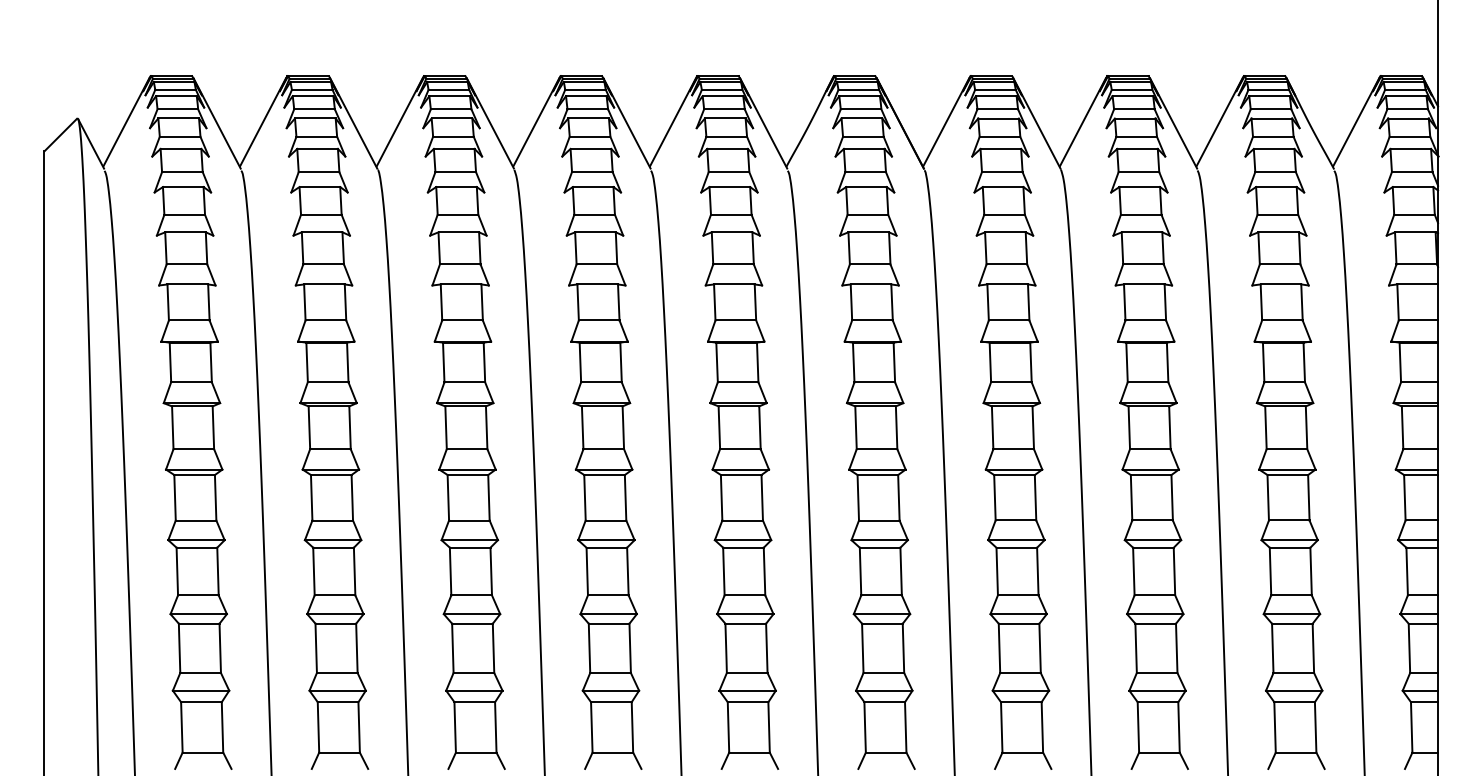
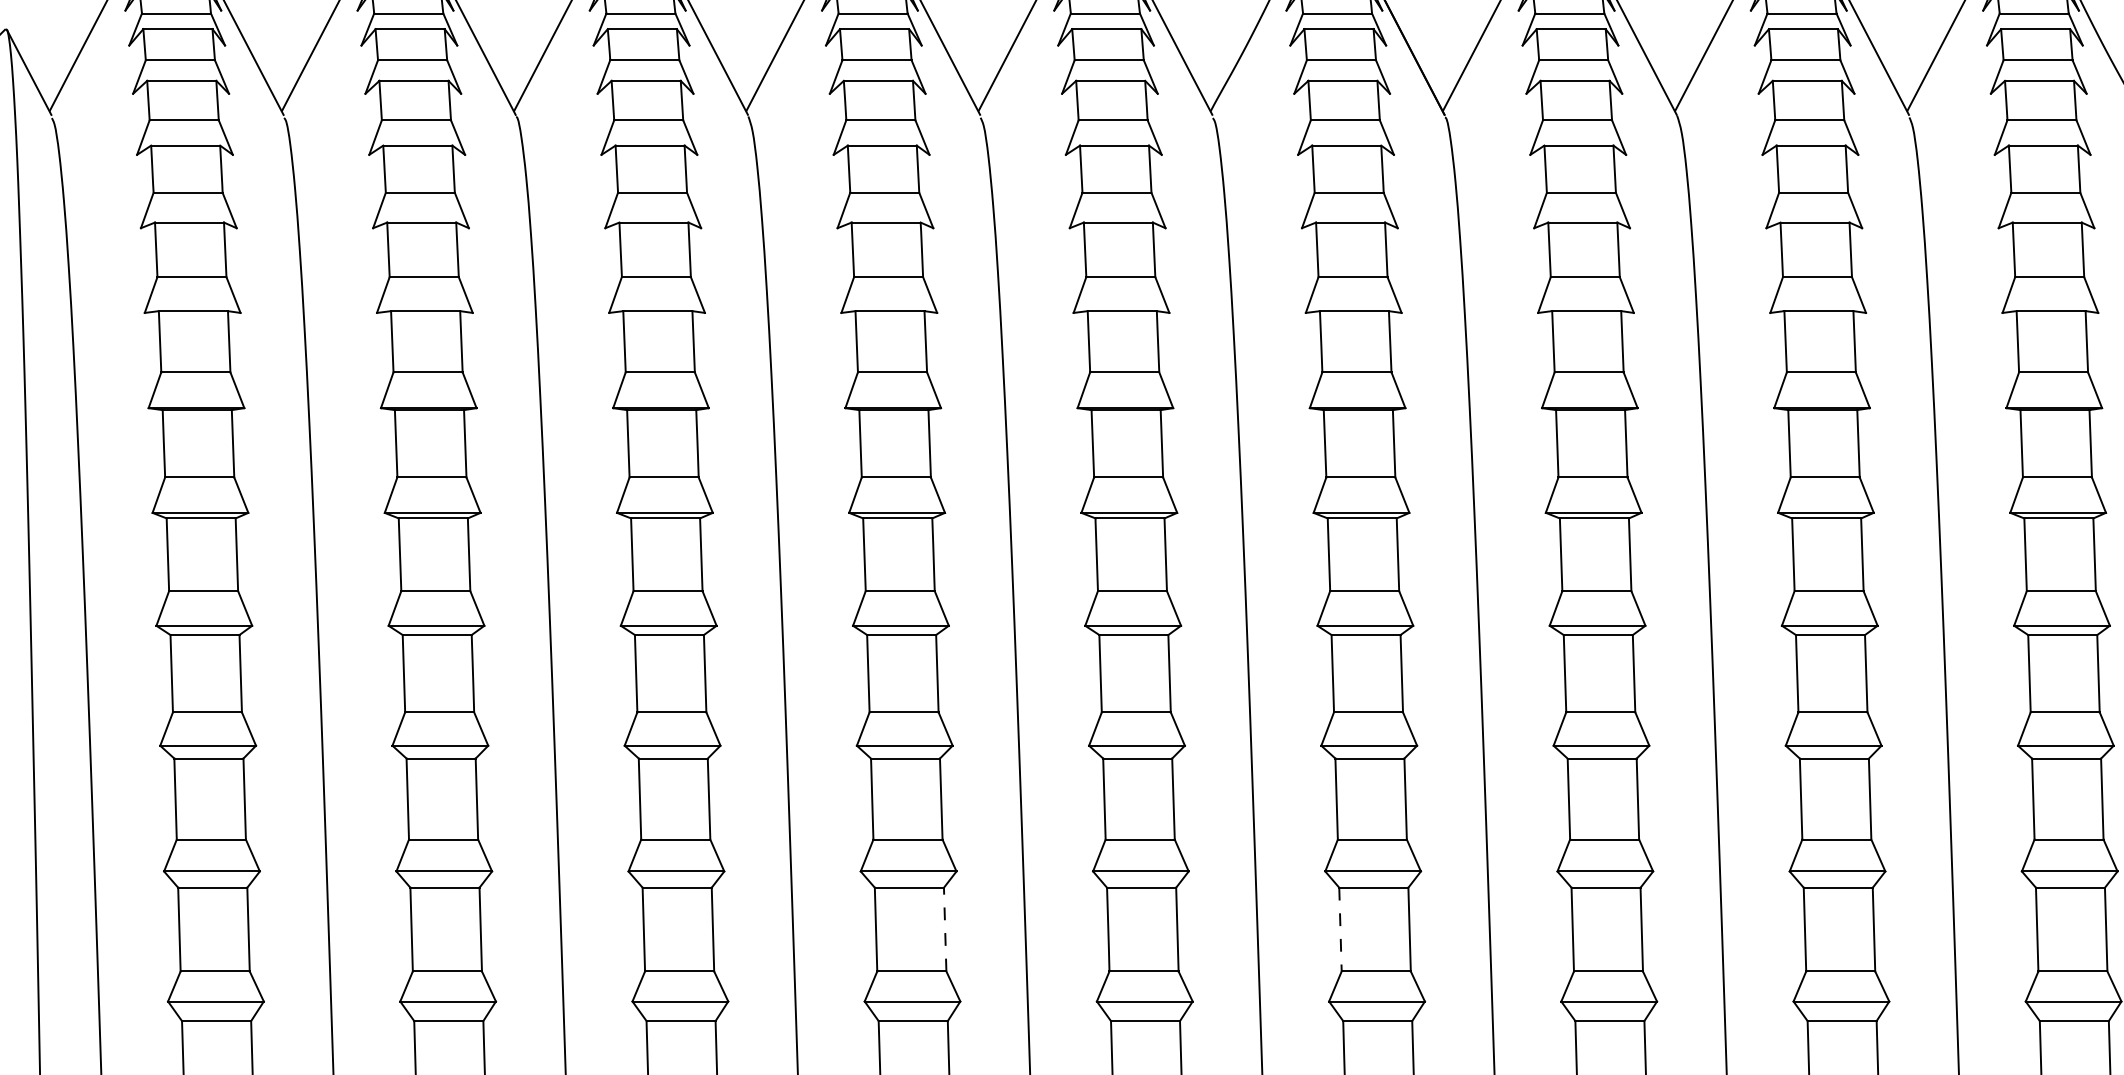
line: (630, 648) -> (945, 929), solid -> dashed
line: (862, 648) -> (1339, 929), solid -> dashed

